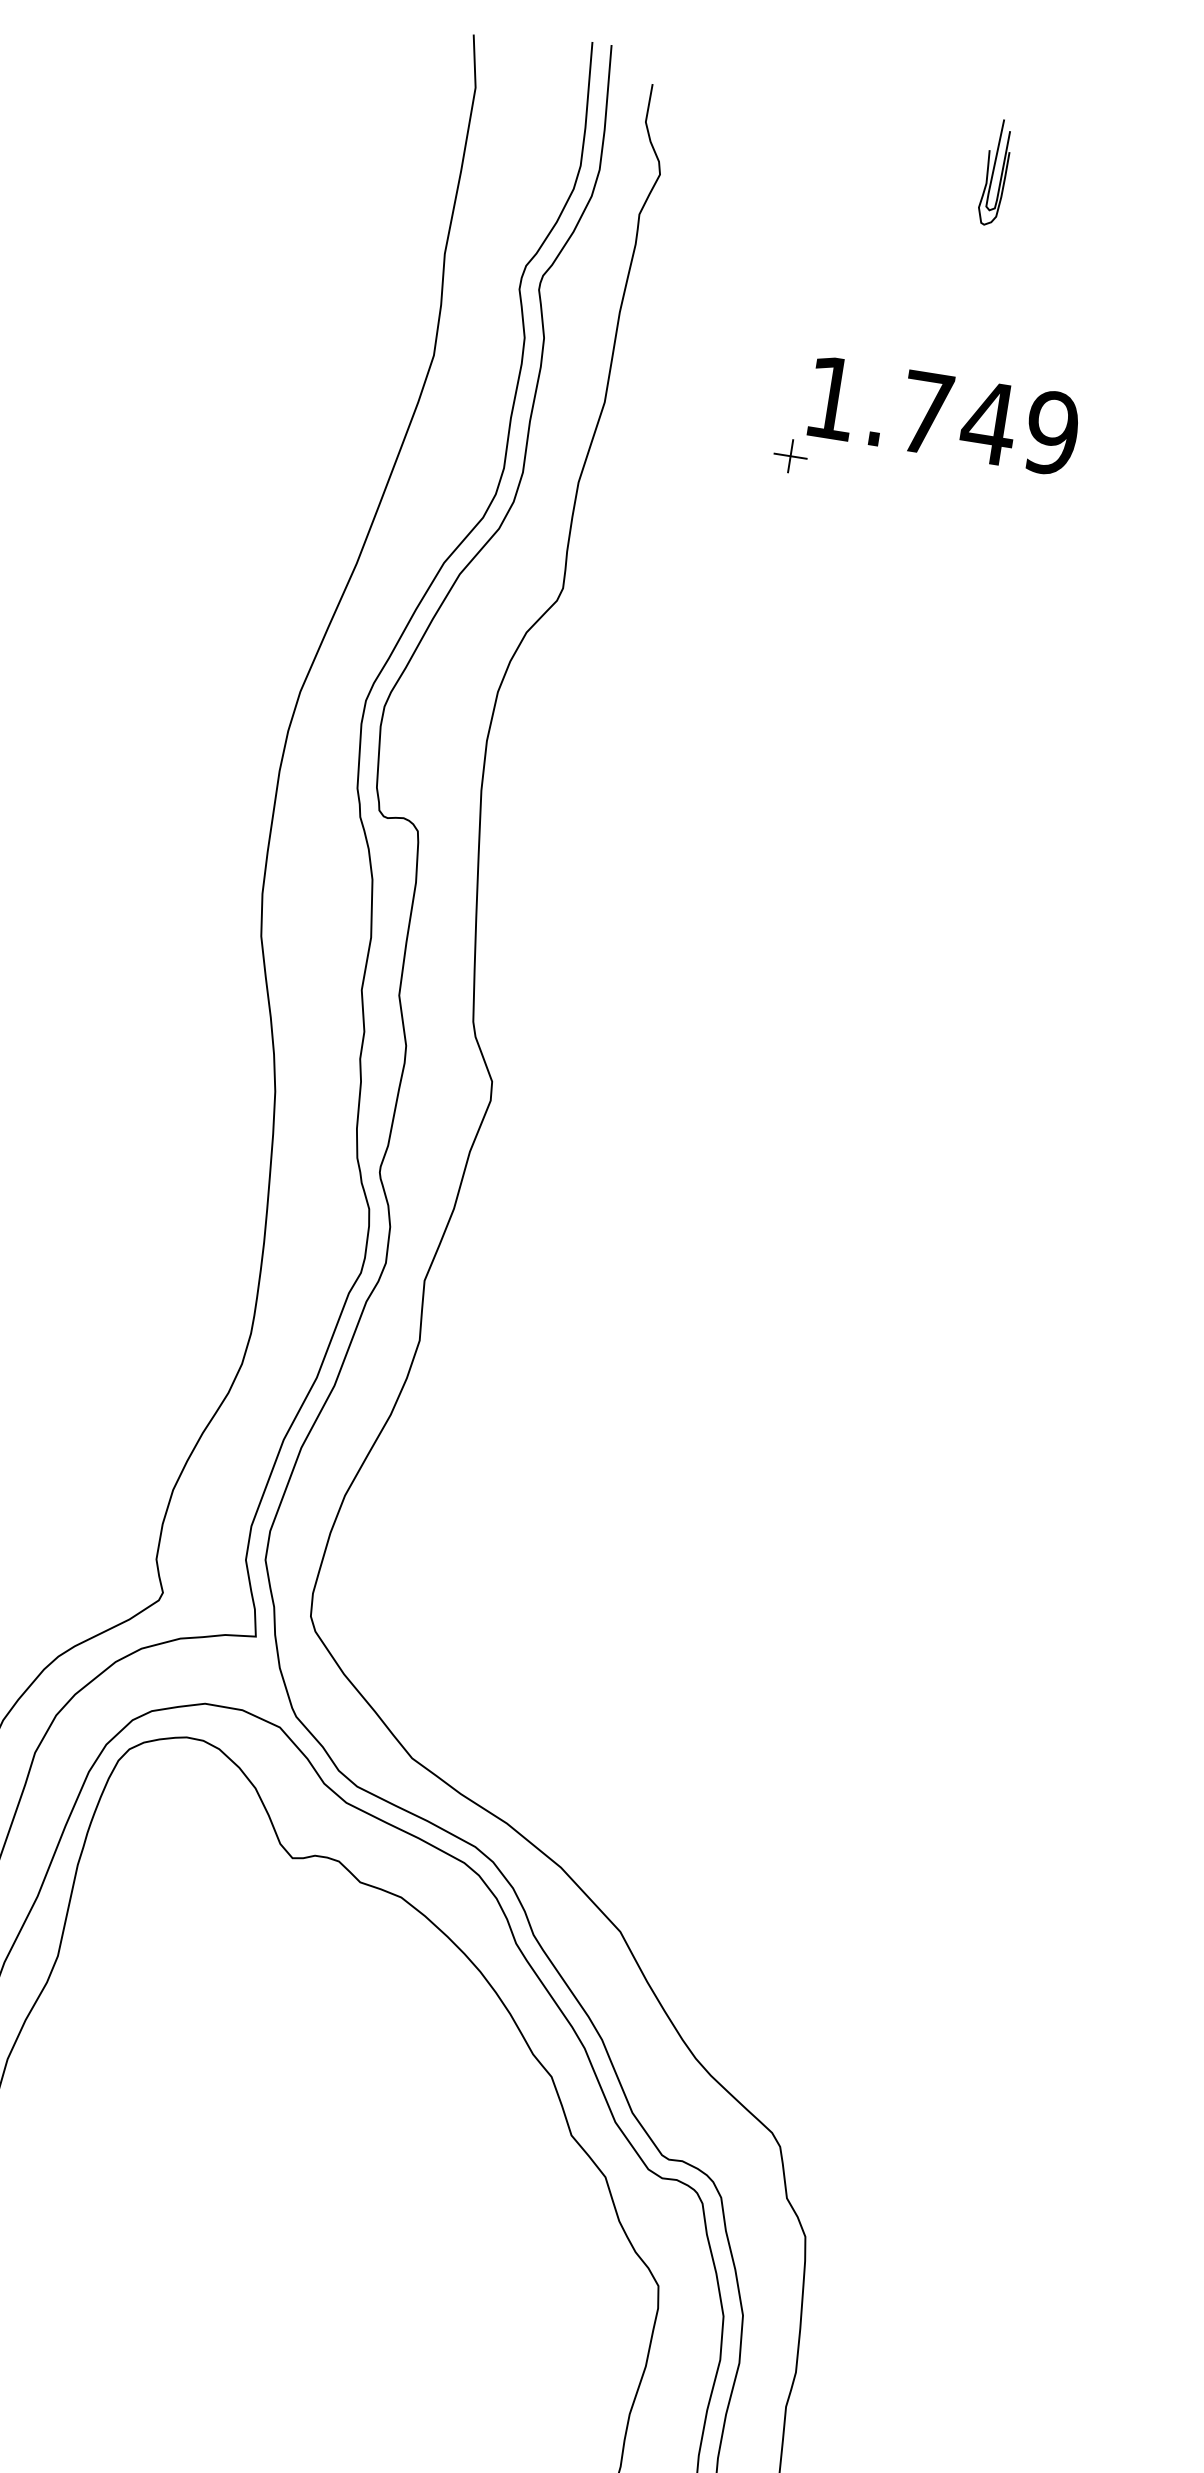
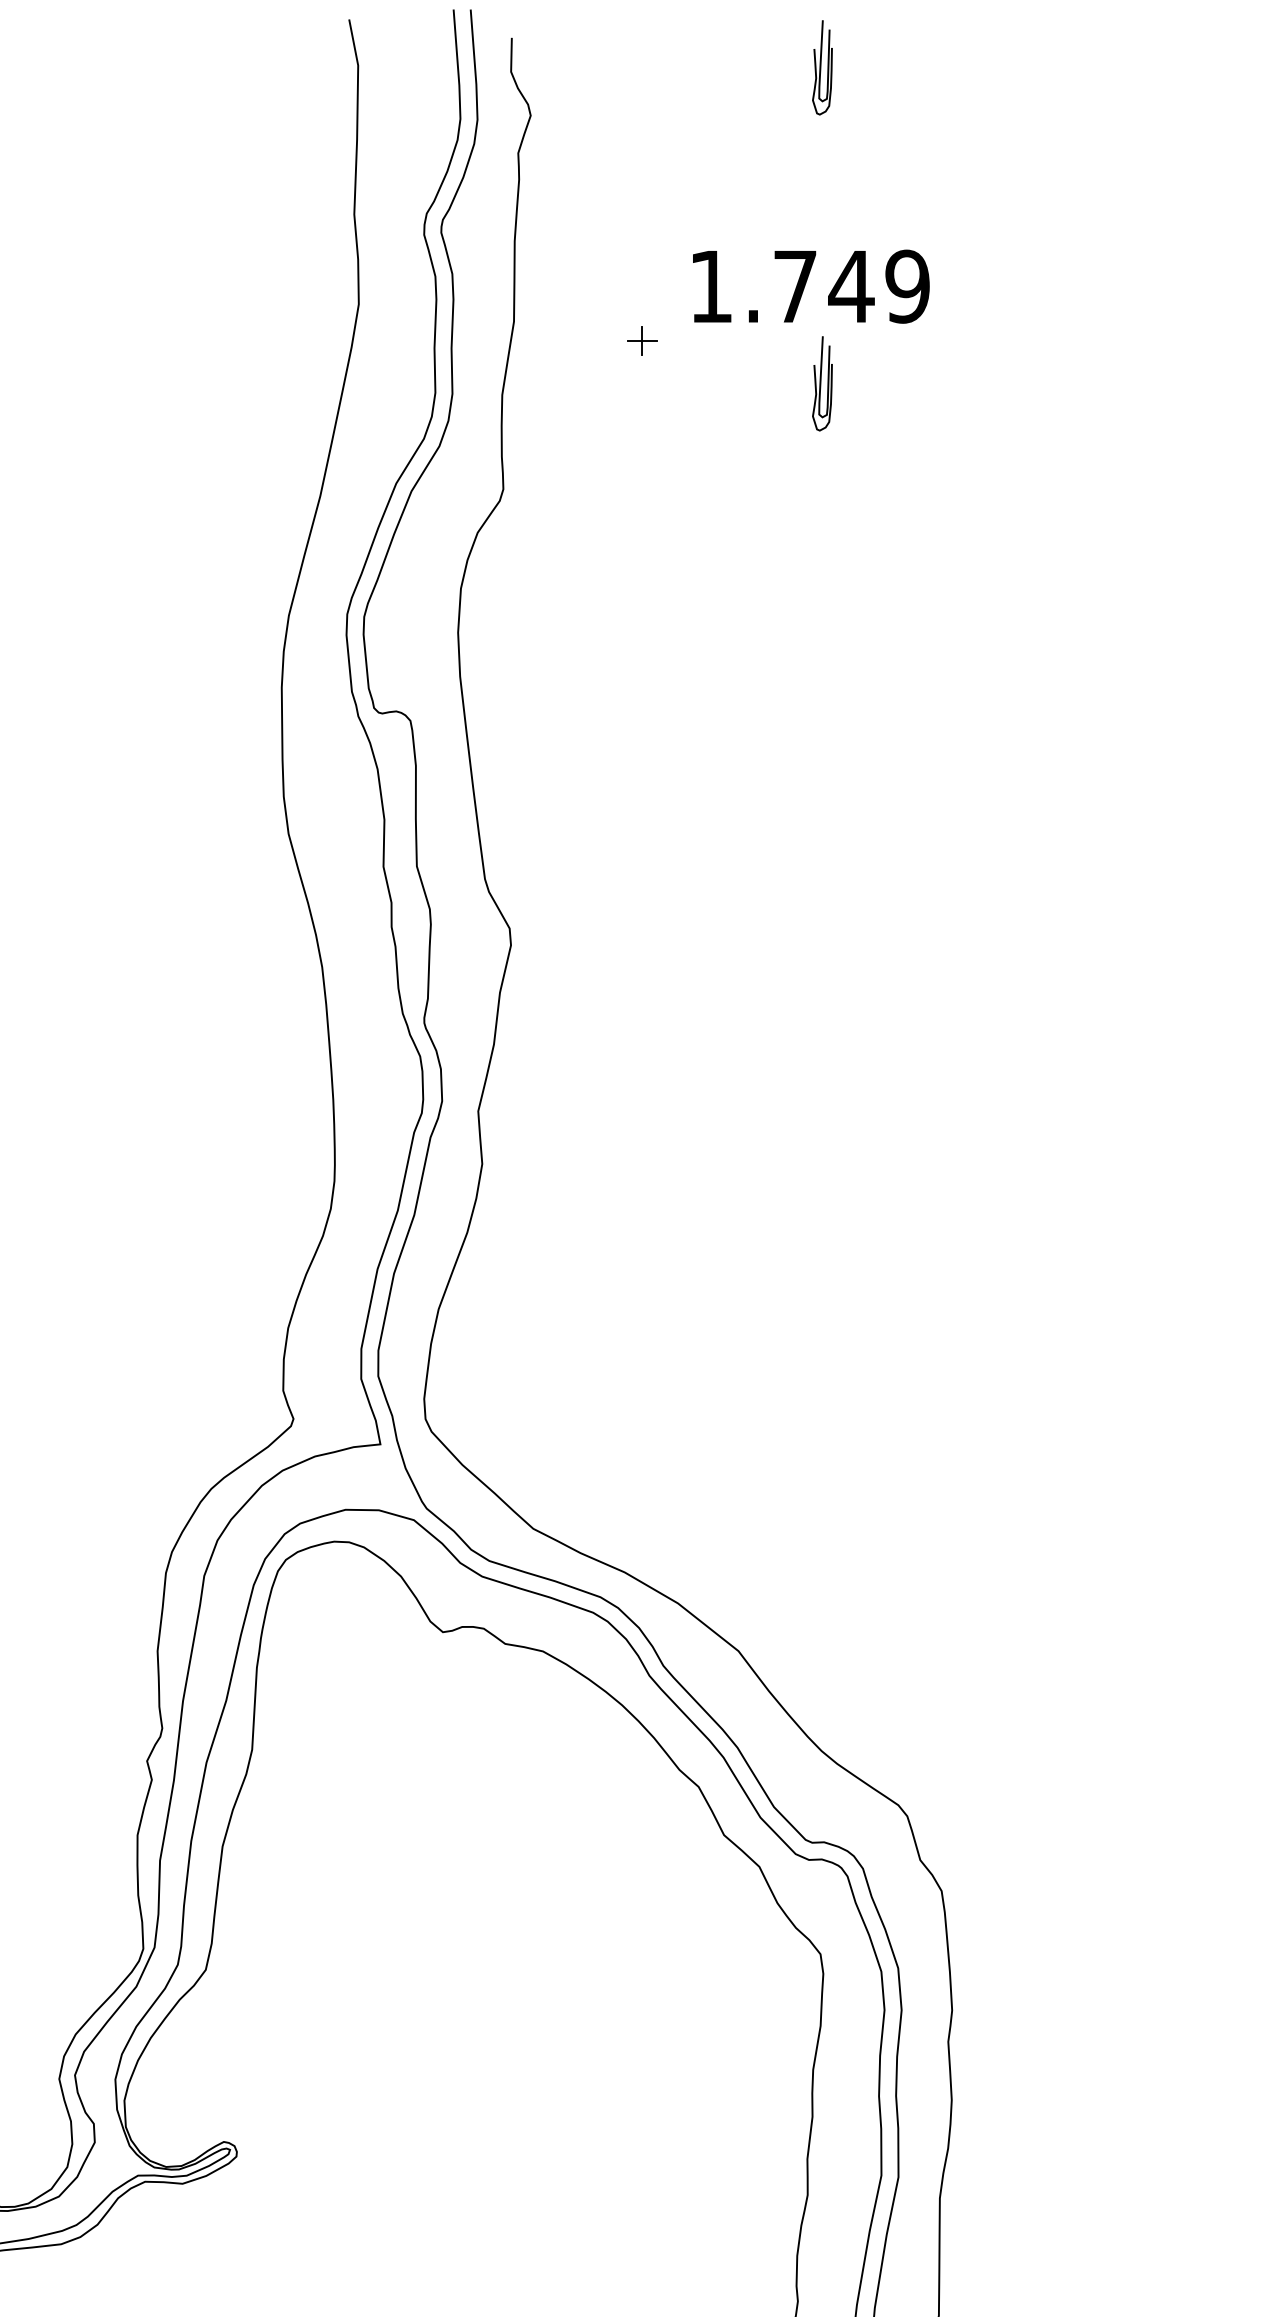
part: (790, 455) -> (642, 340), moved
part: (939, 526) -> (822, 383), added

